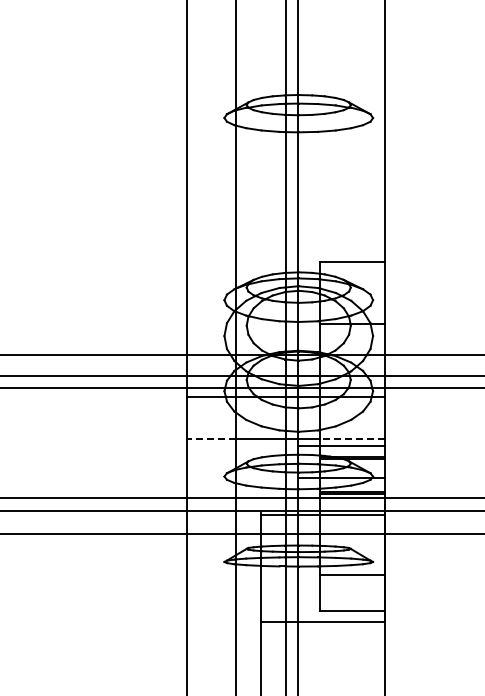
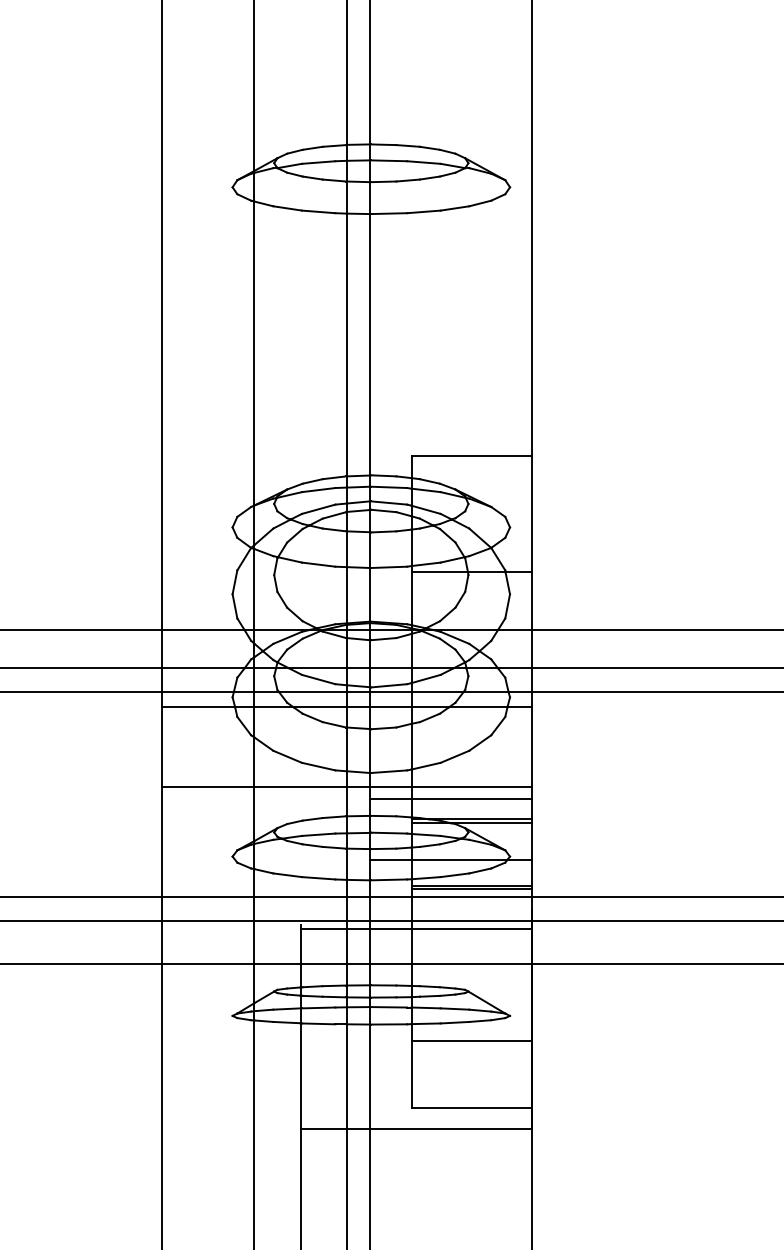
line: (211, 439) -> (208, 787), dashed -> solid
line: (351, 439) -> (469, 787), dashed -> solid

